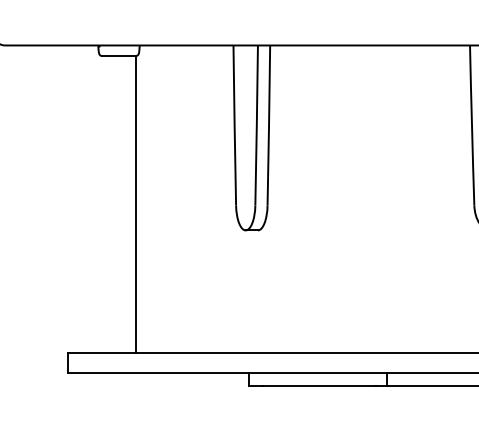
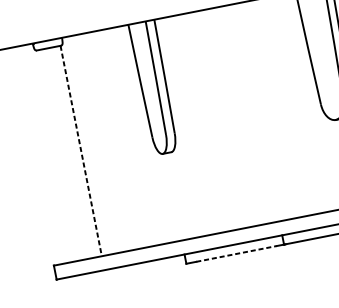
line: (135, 204) -> (81, 150), solid -> dashed
line: (319, 386) -> (236, 254), solid -> dashed

